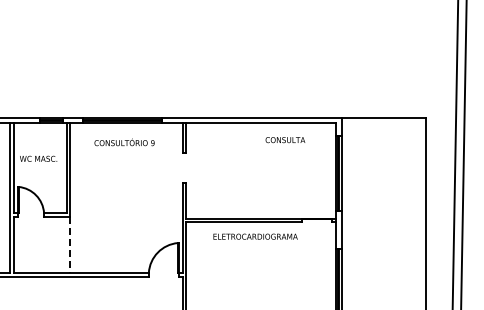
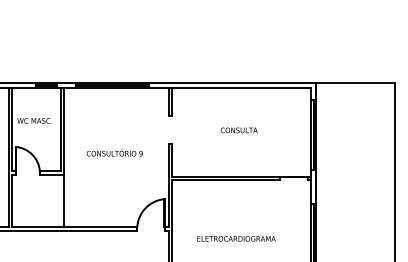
text: (285, 140) -> (239, 130), moved
text: (124, 142) -> (114, 153), moved
text: (255, 236) -> (236, 238), moved
line: (70, 245) -> (64, 201), dashed -> solid

